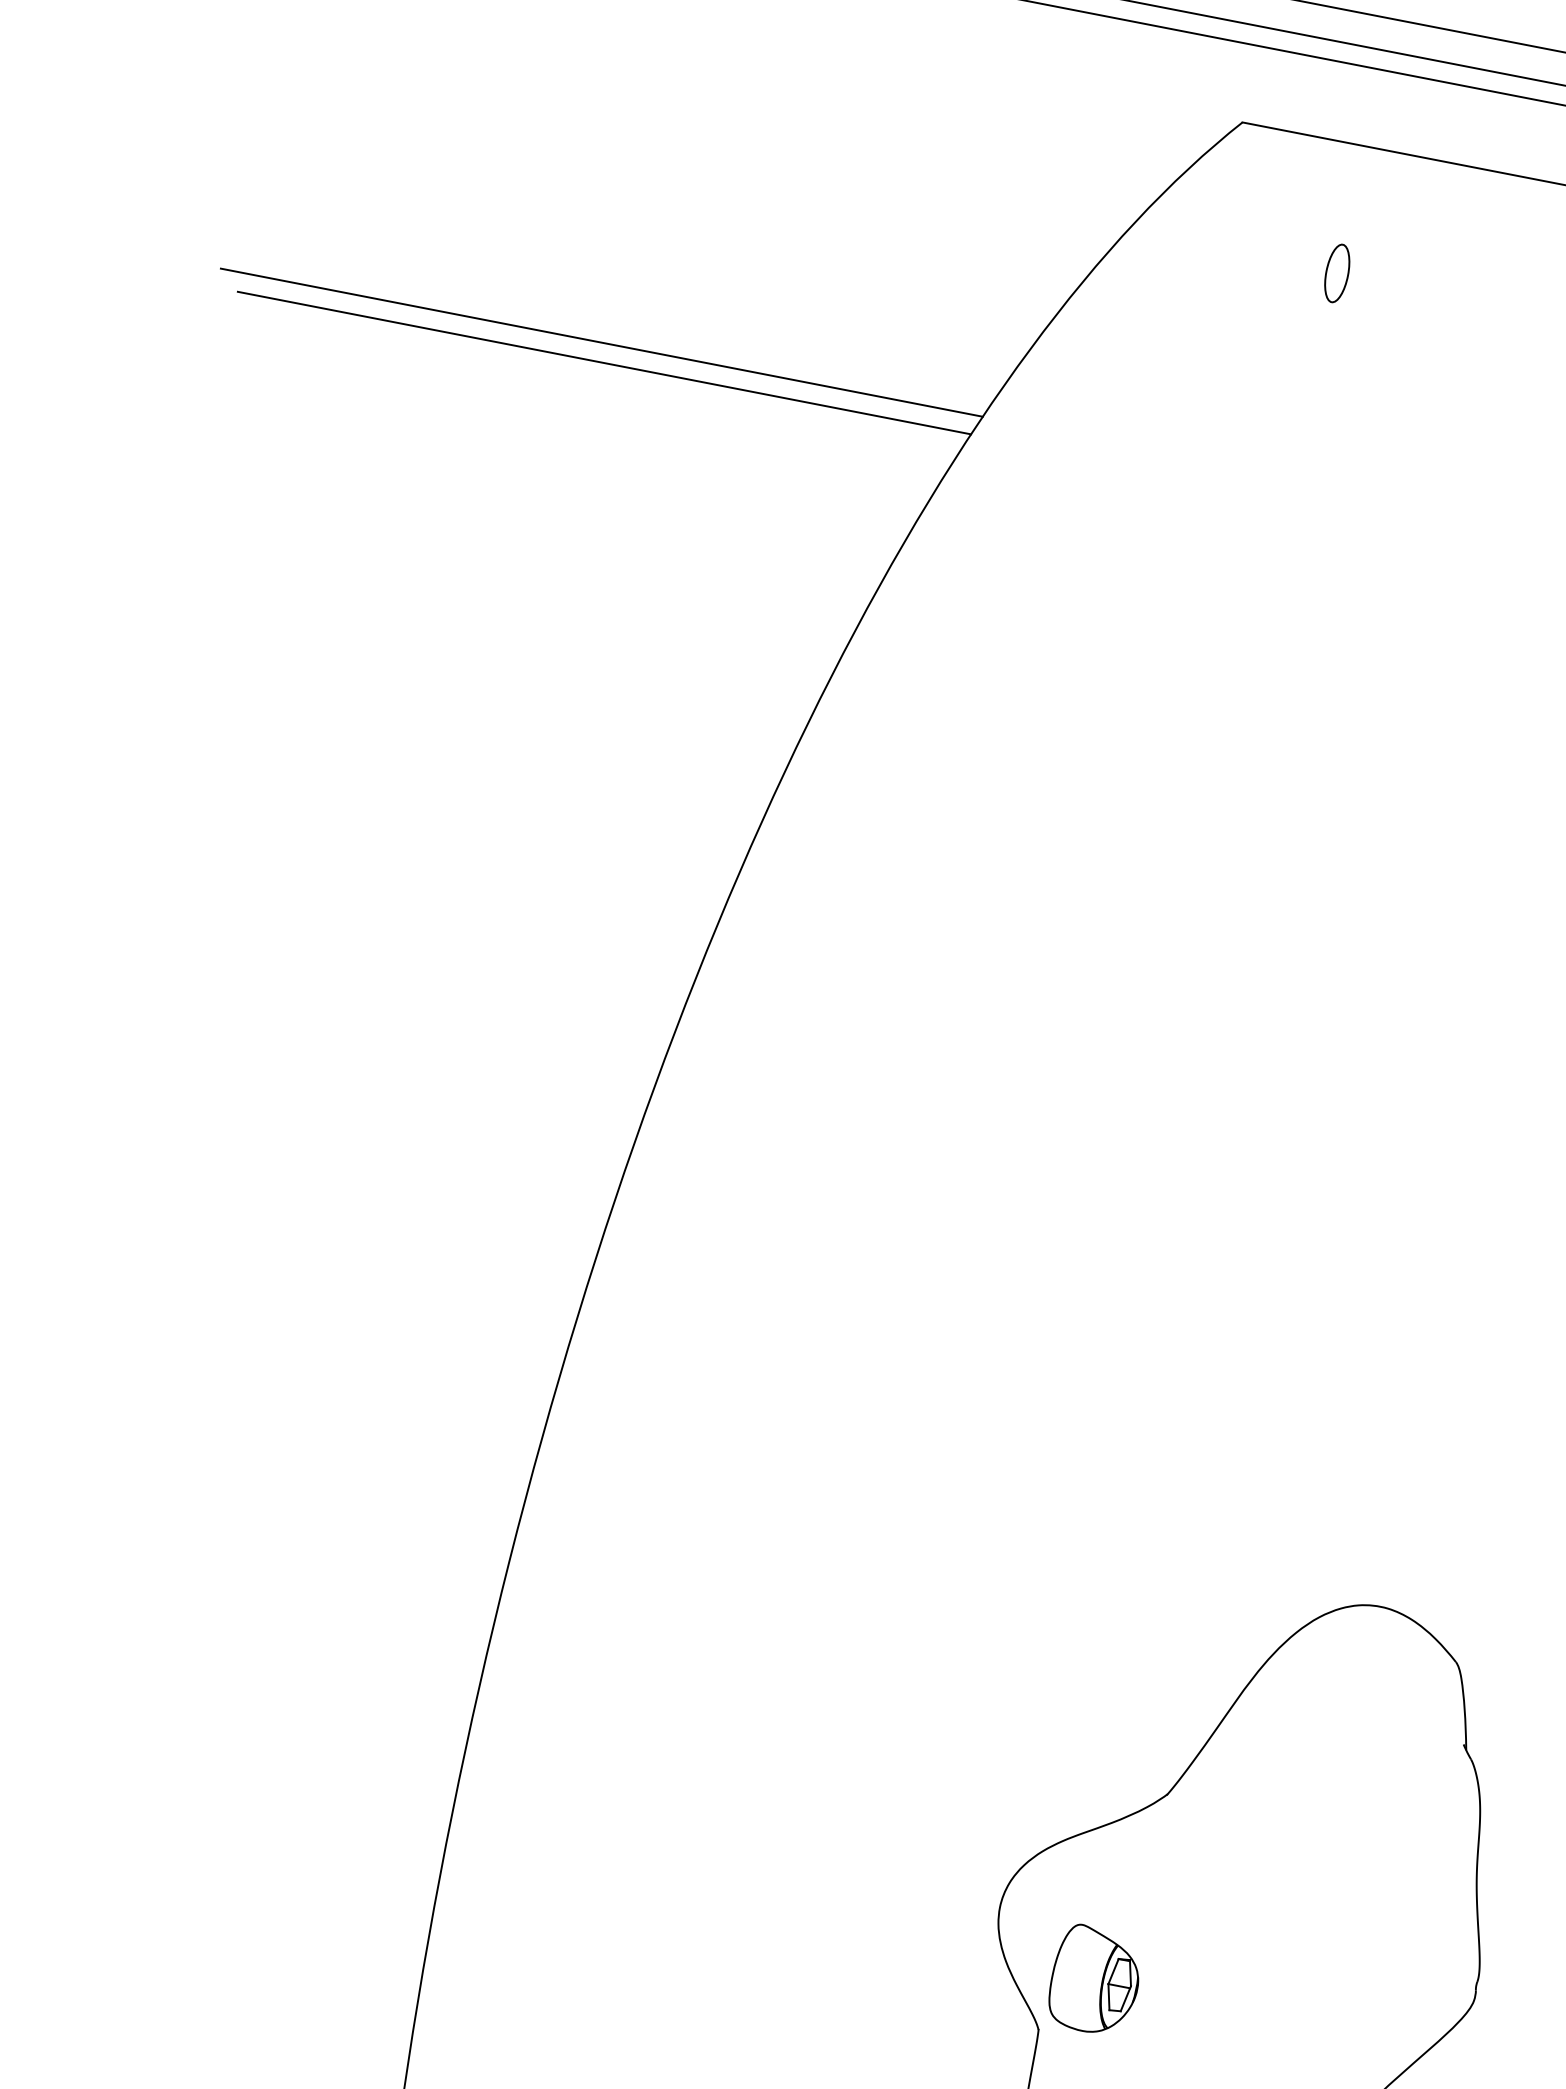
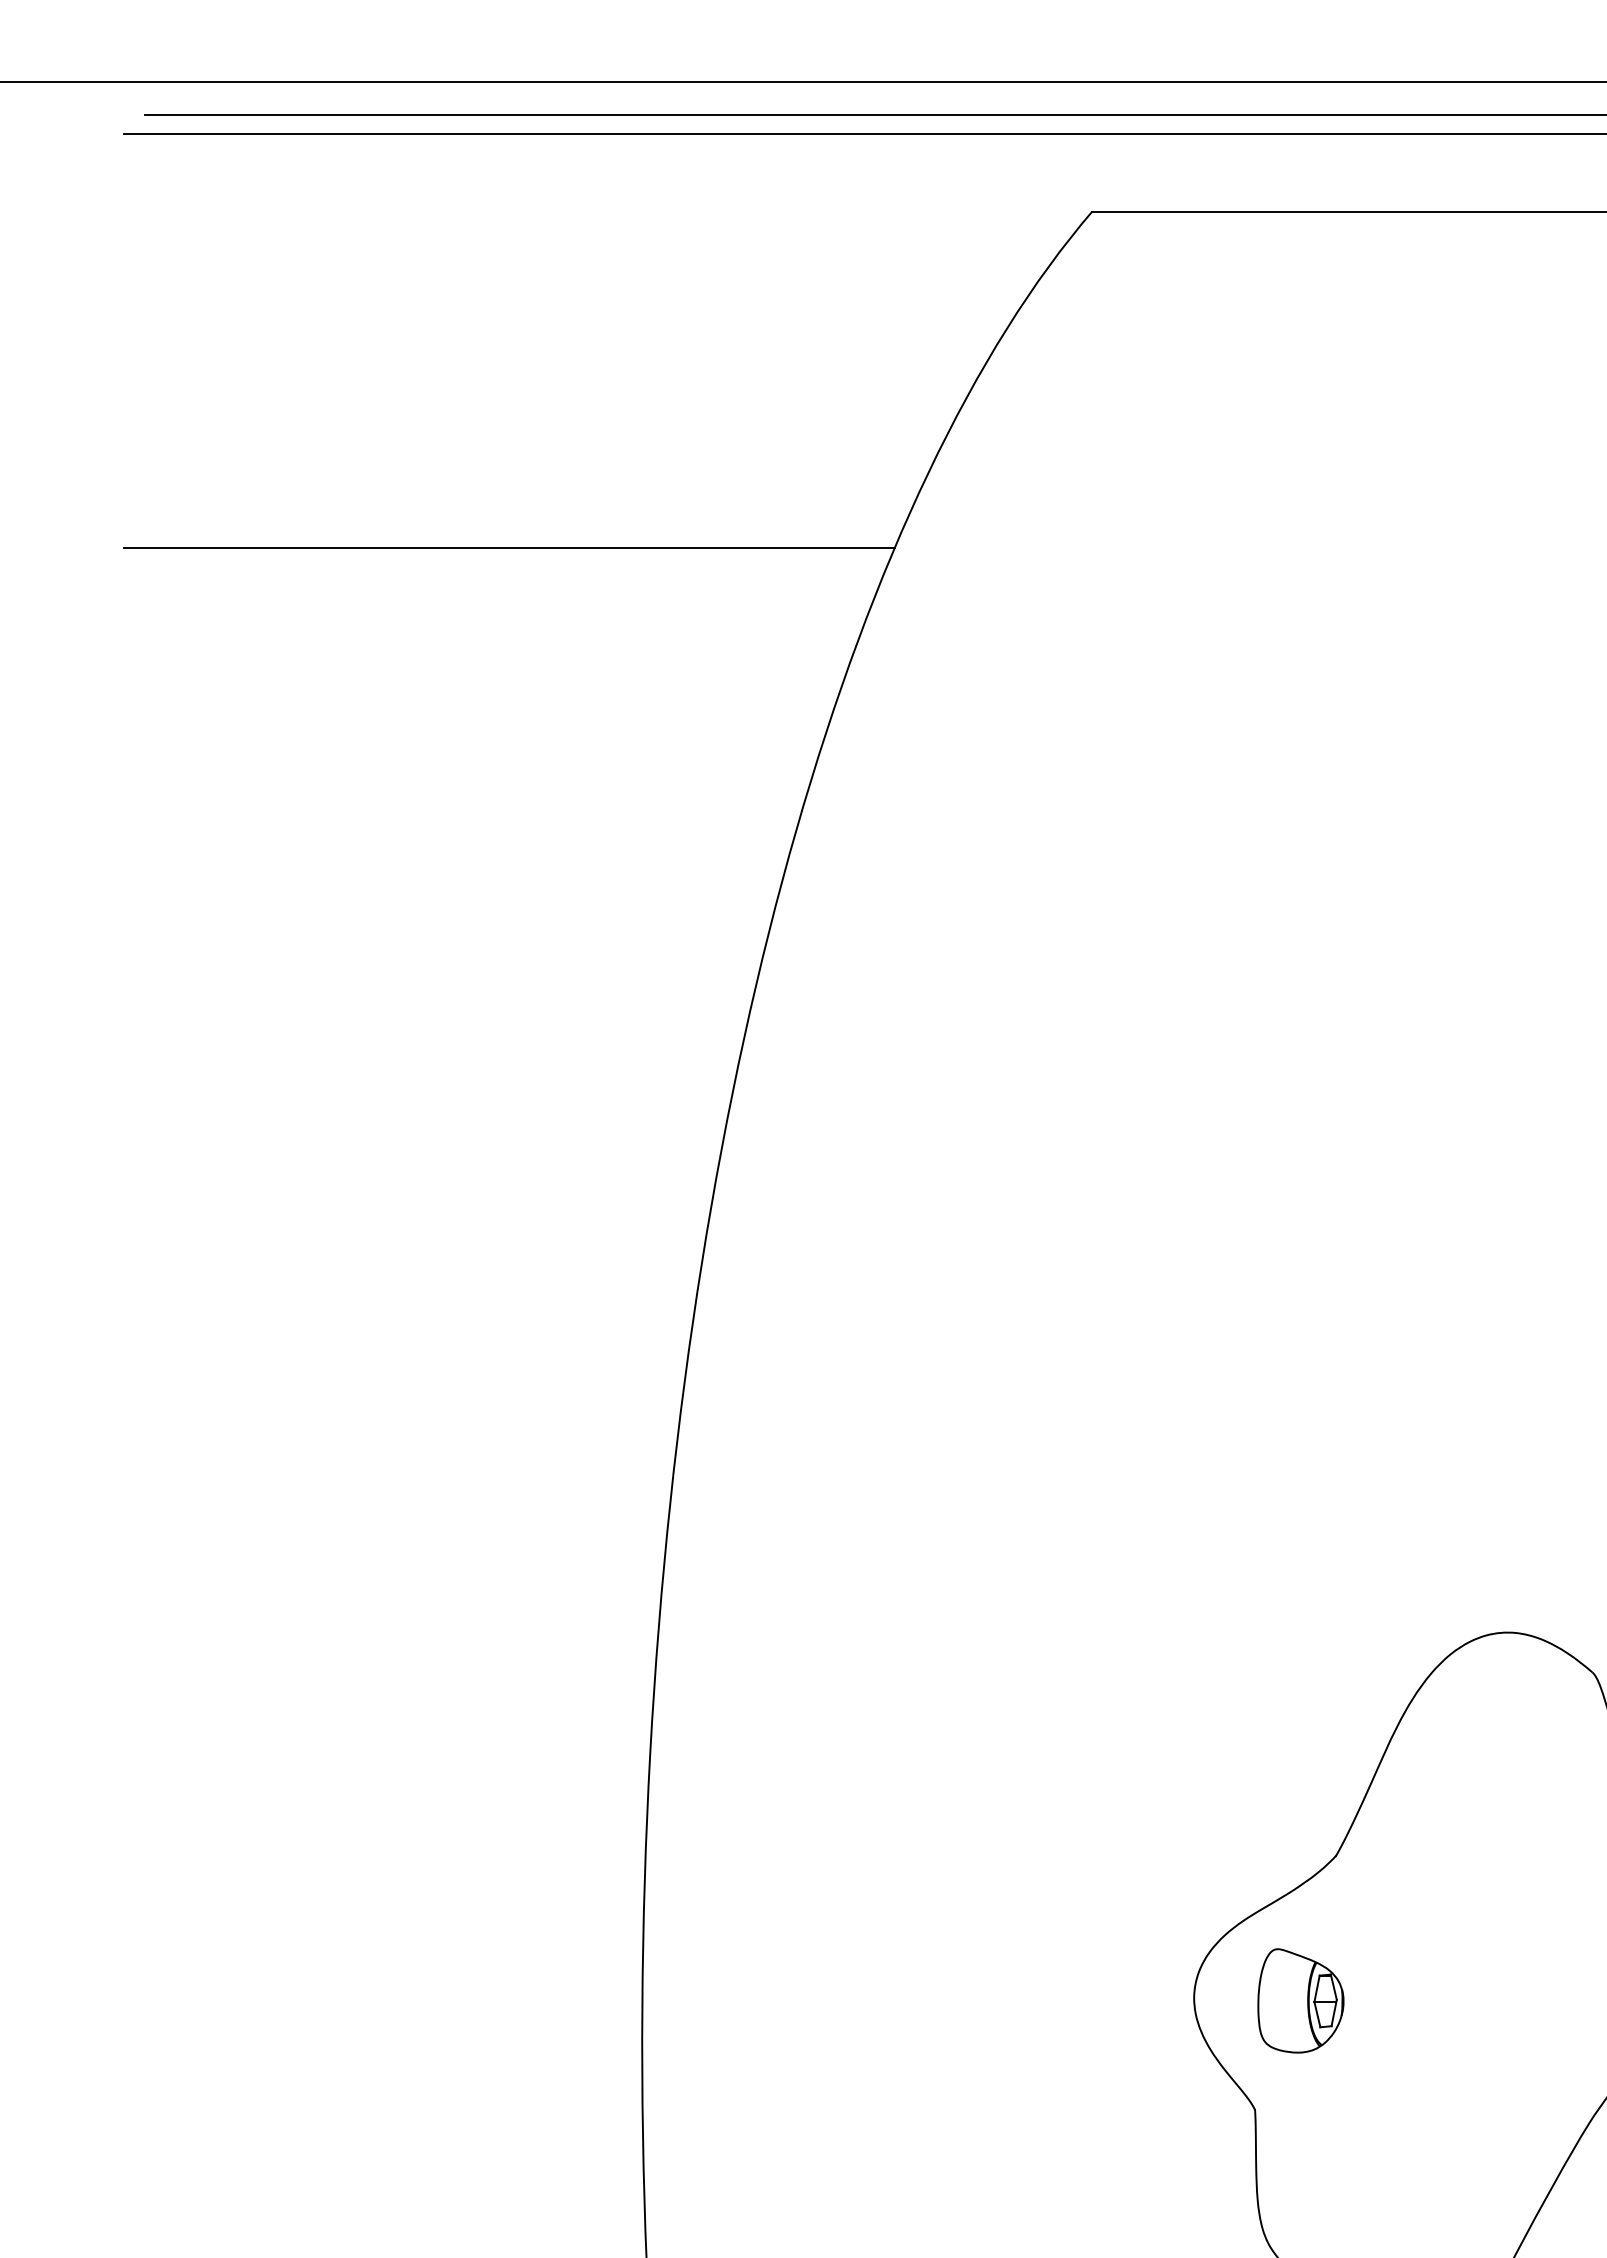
part: (1337, 273) -> (1213, 340), removed
line: (604, 363) -> (515, 567), removed
part: (1094, 1979) -> (1300, 2000), moved

